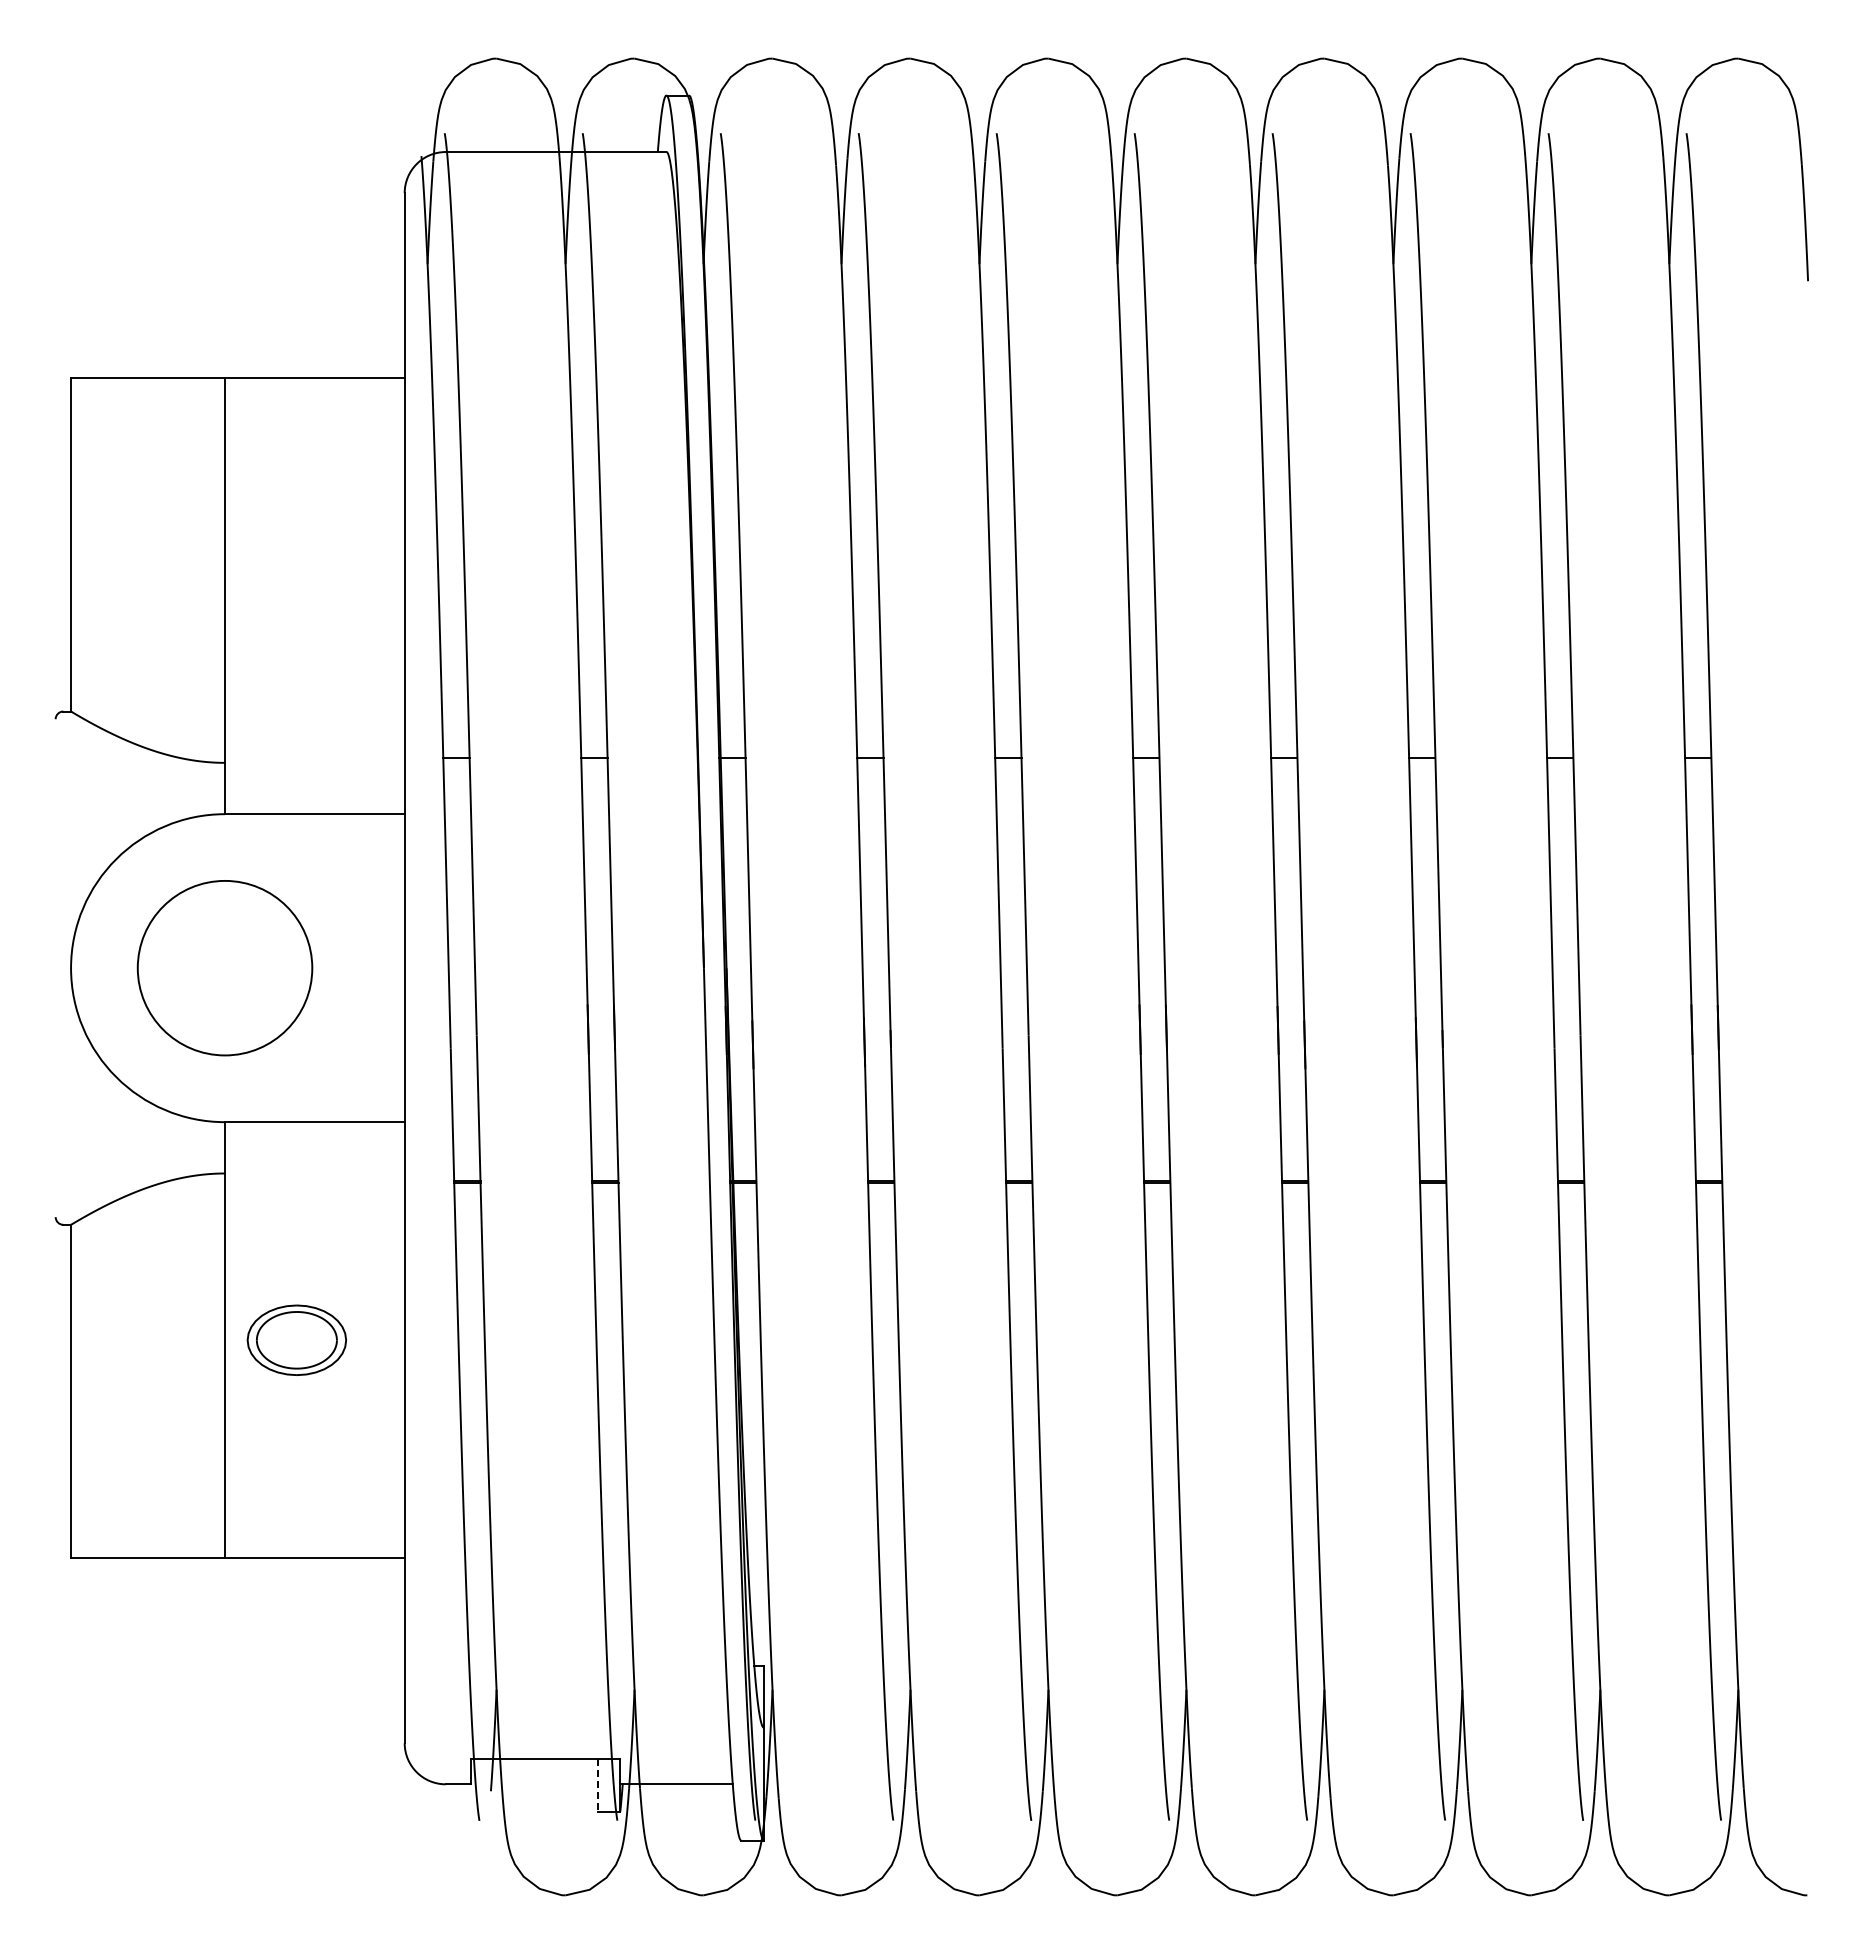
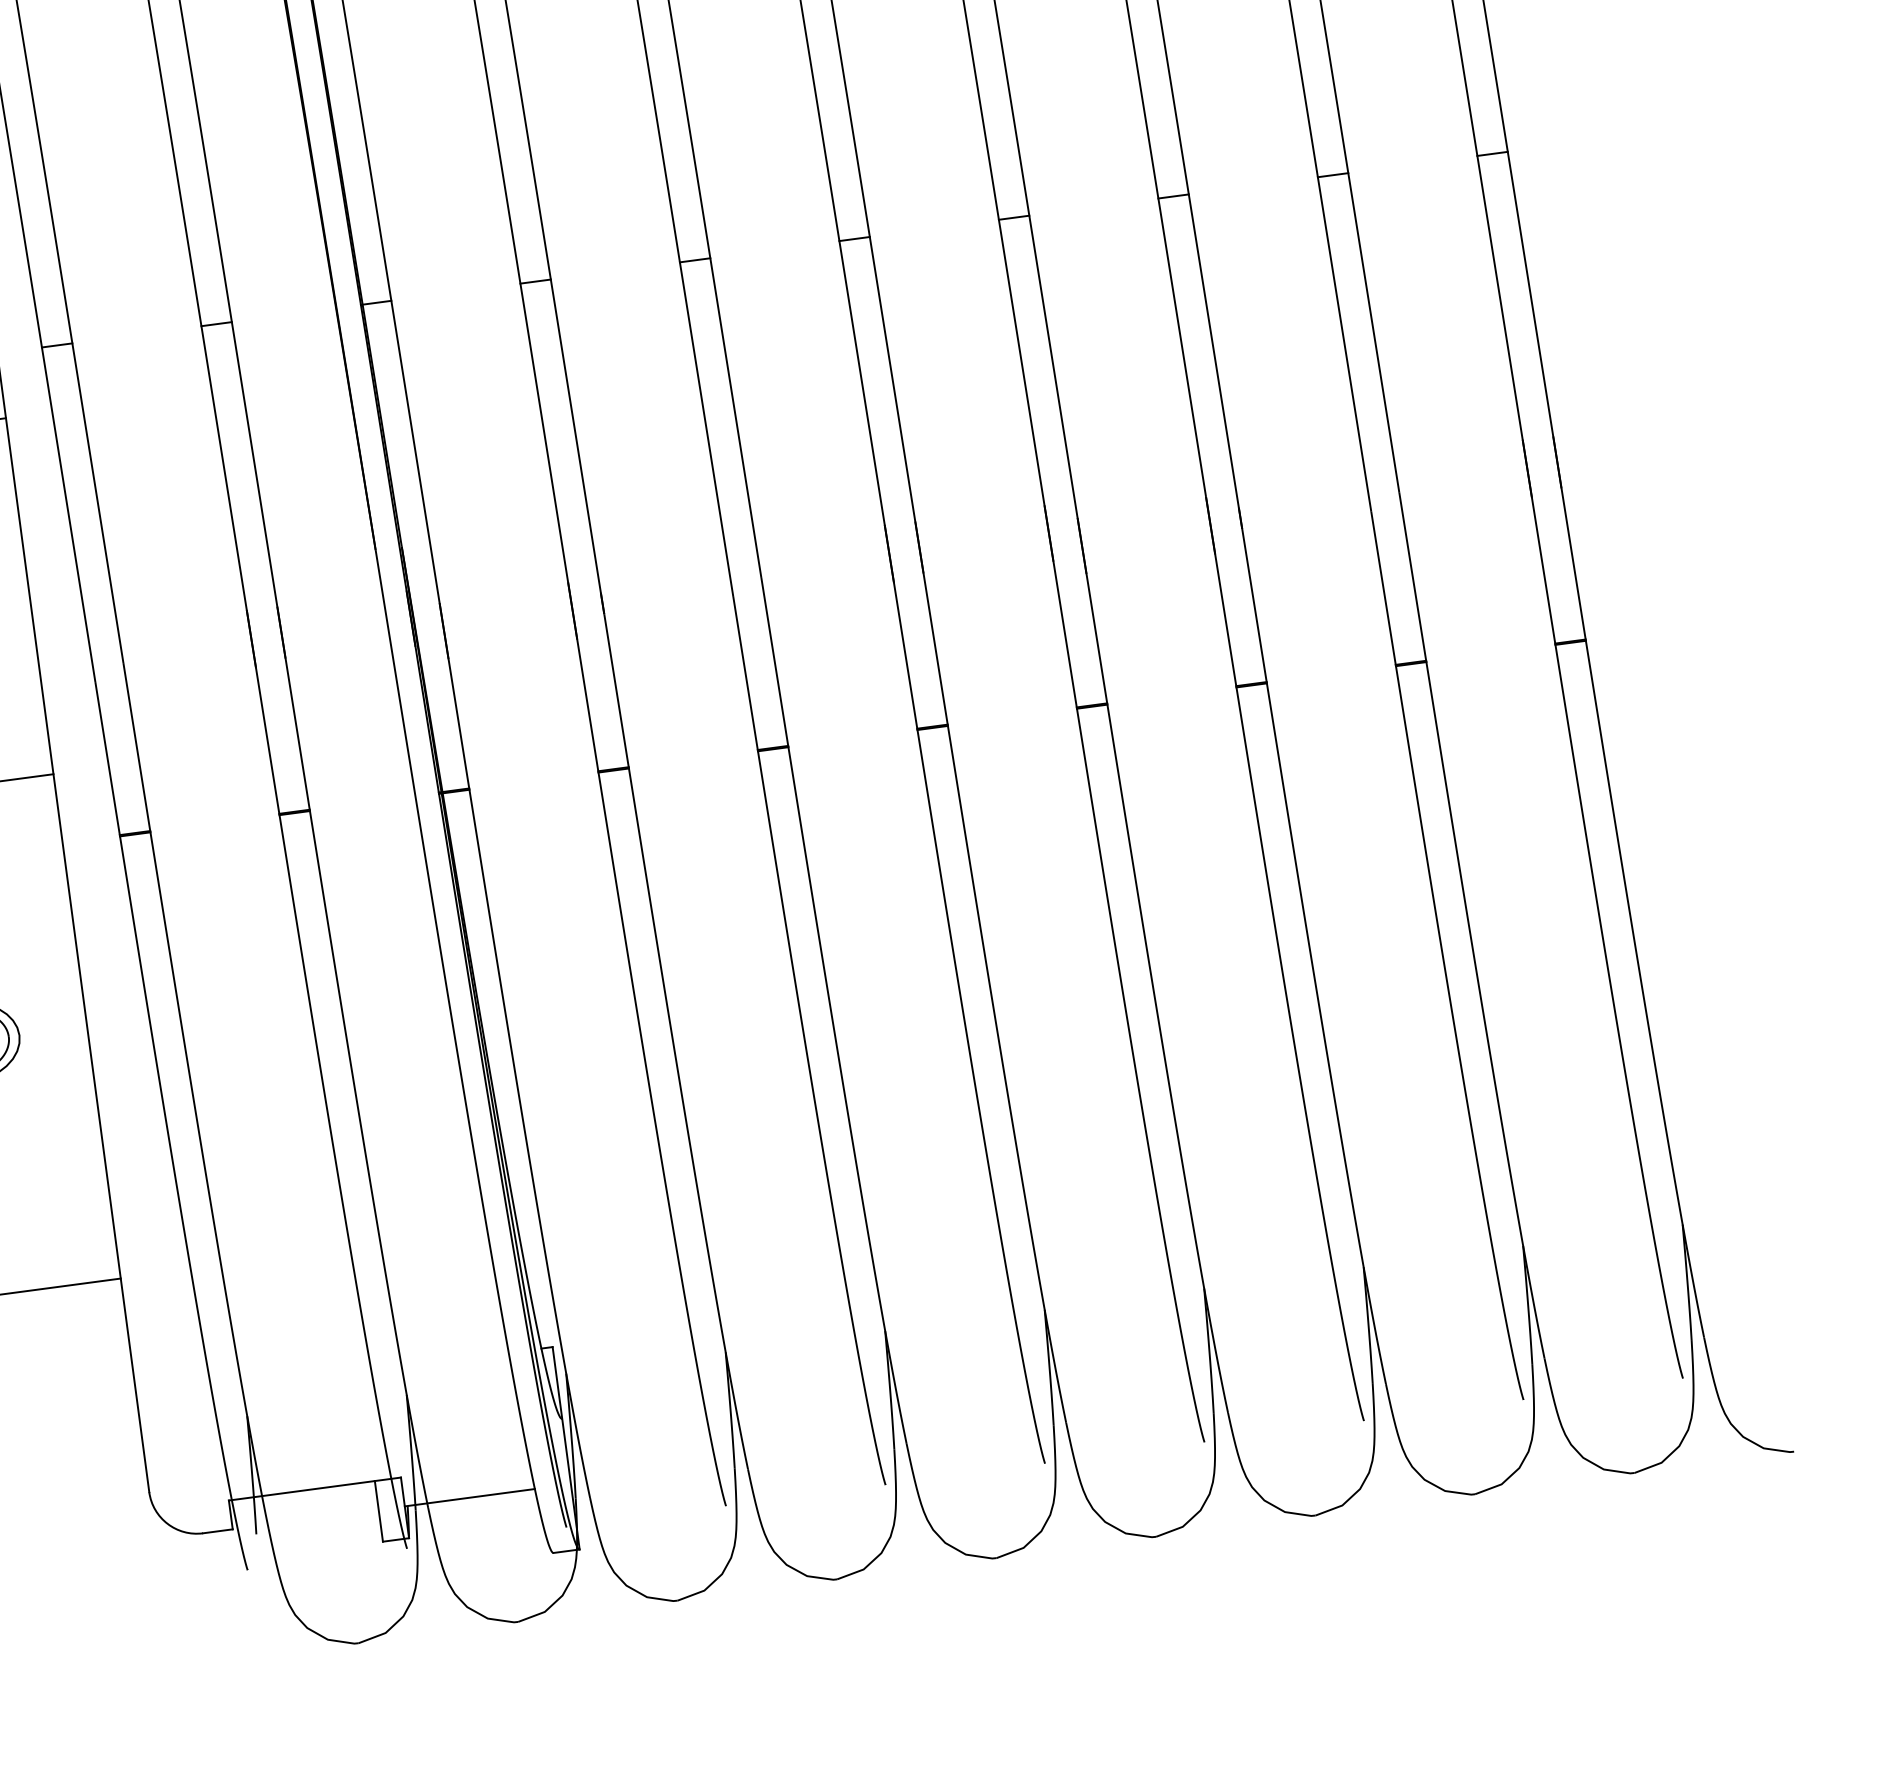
line: (597, 1786) -> (378, 1512), dashed -> solid

